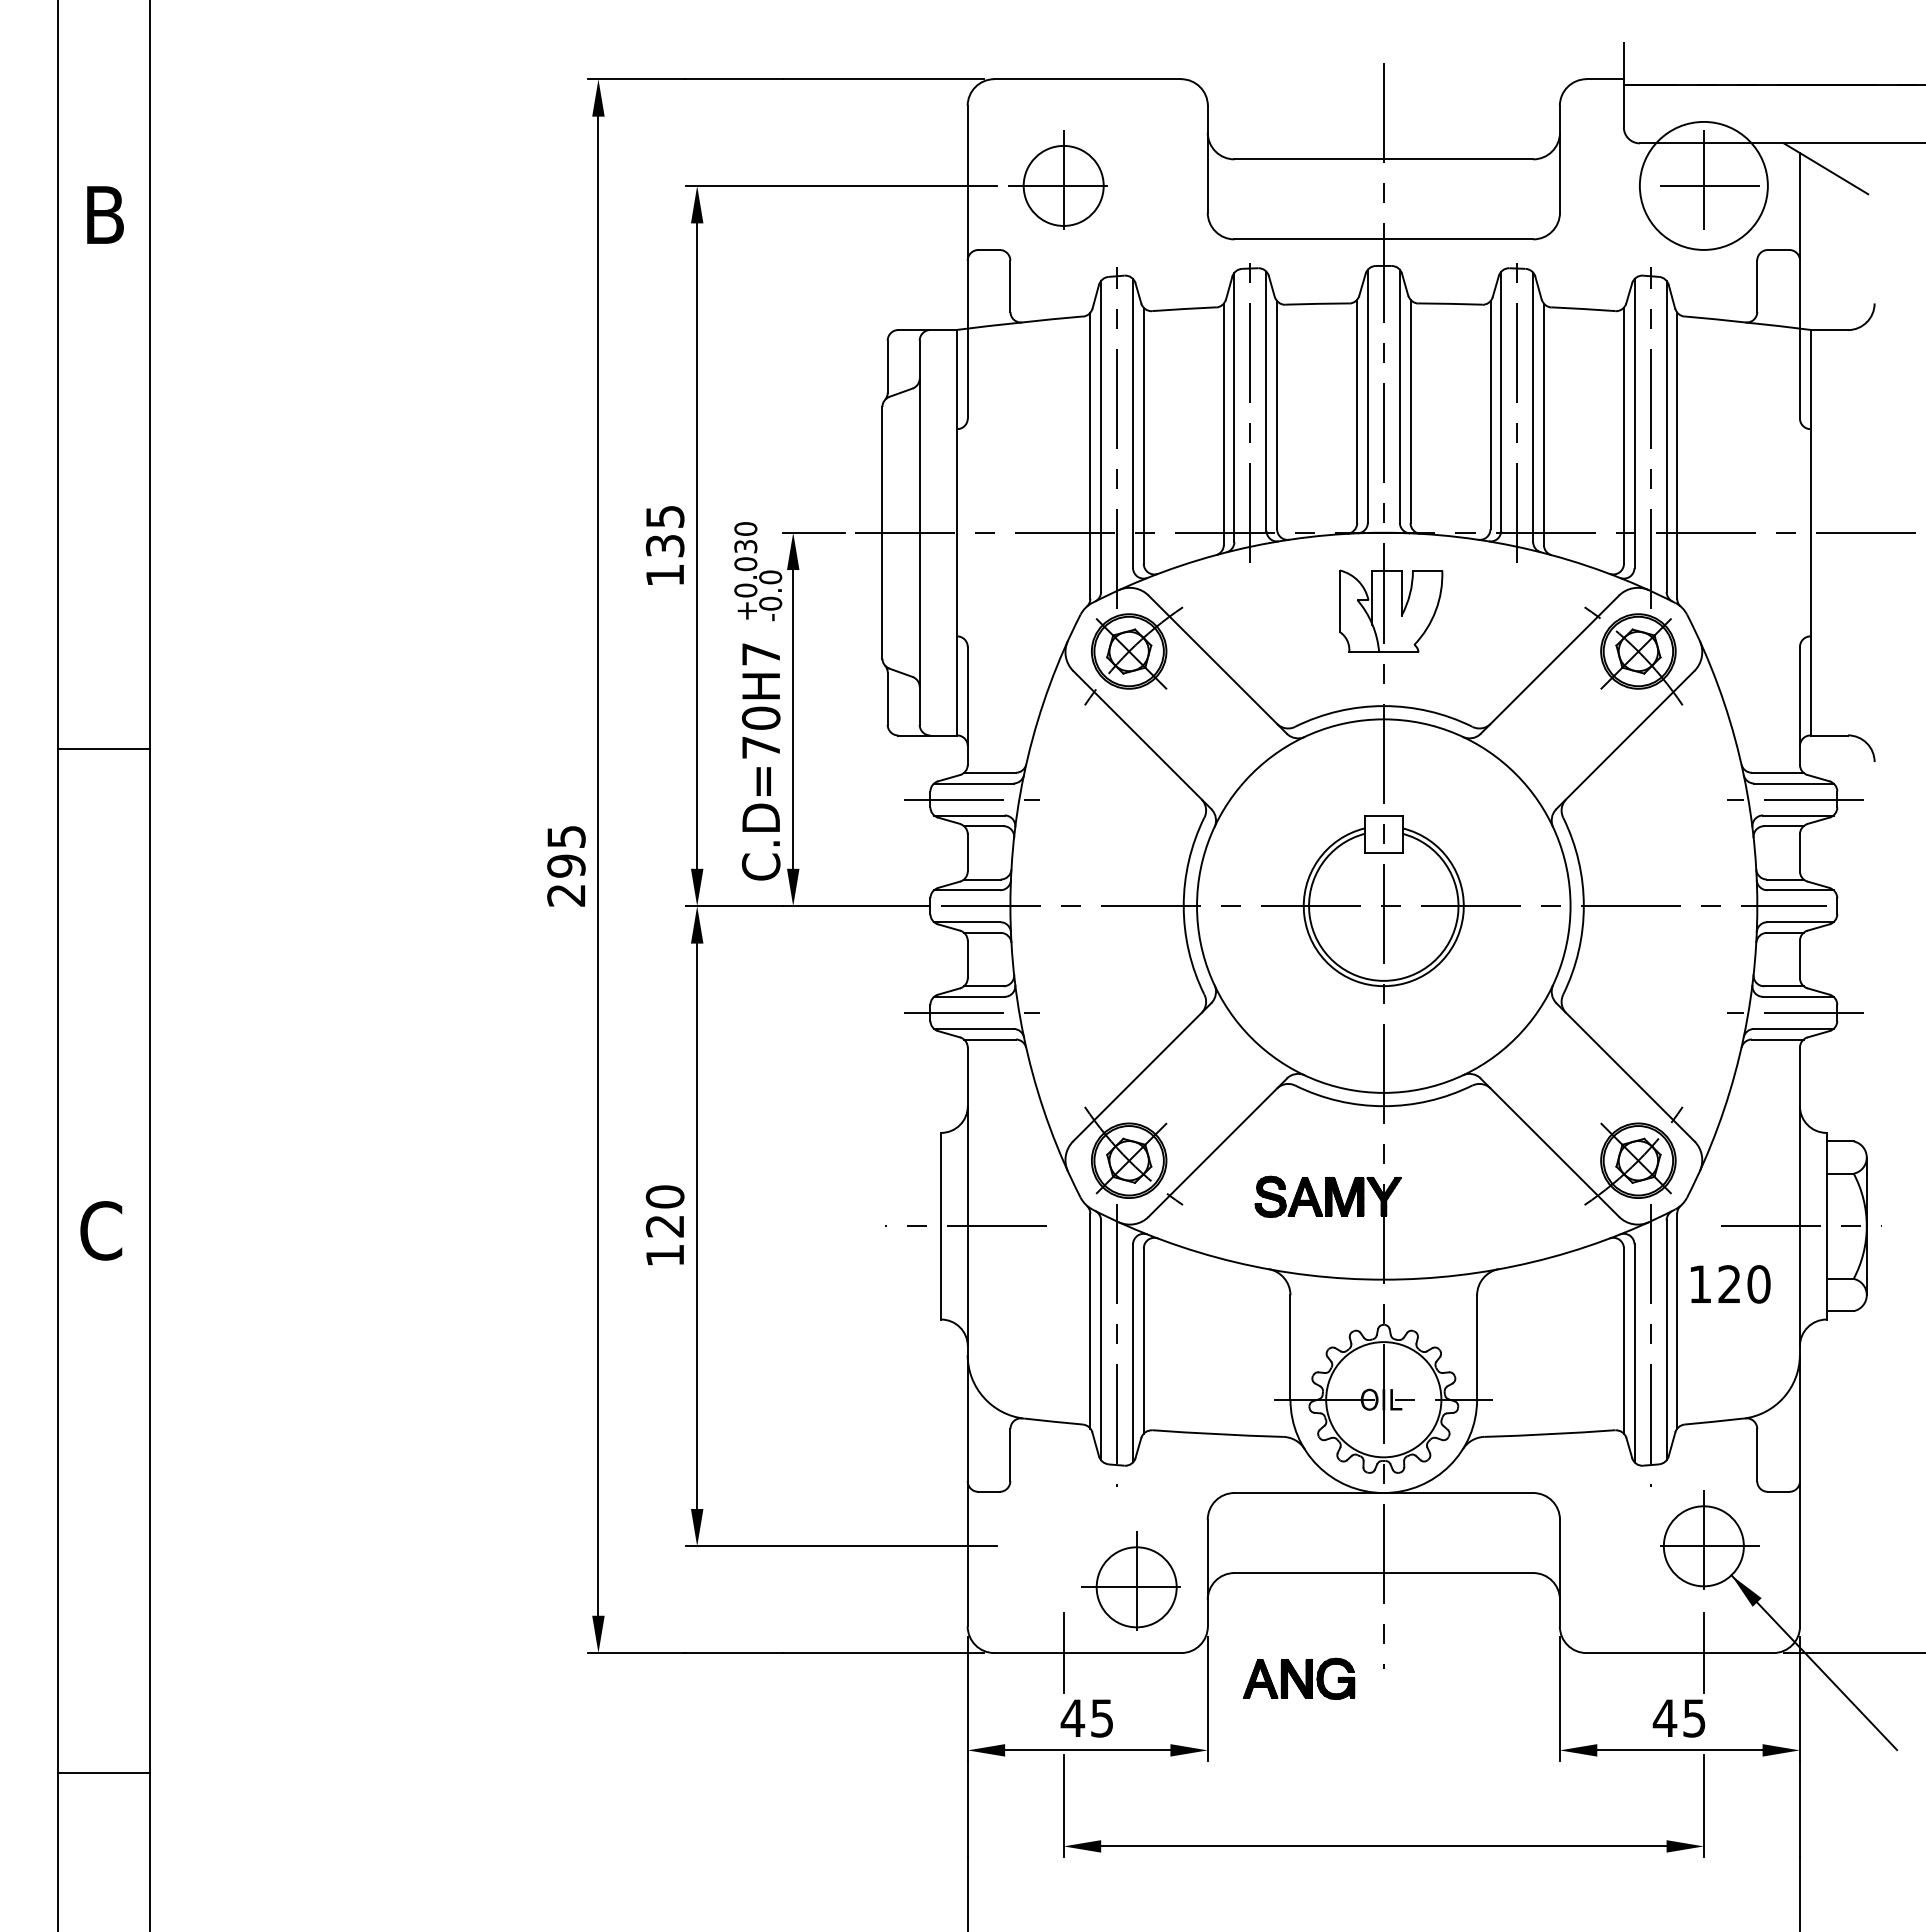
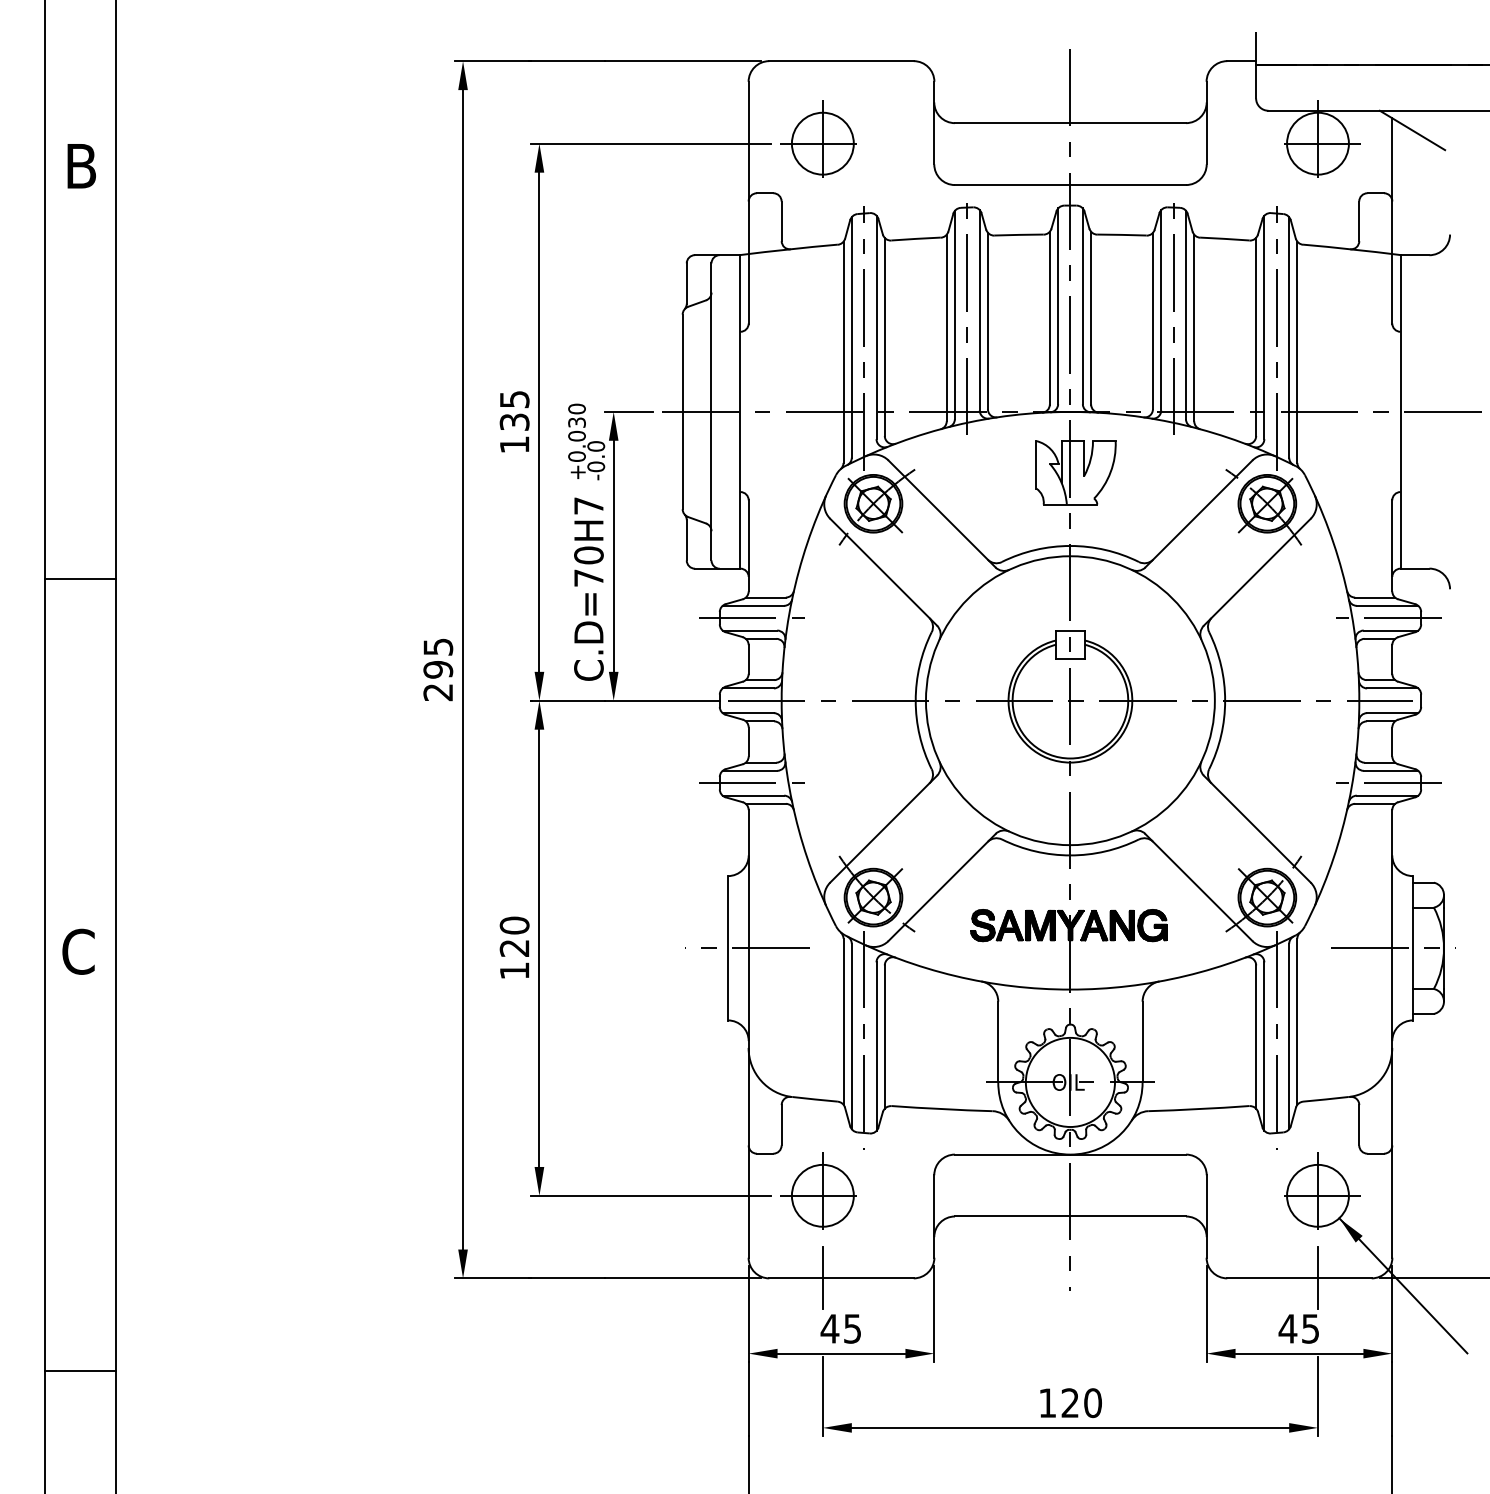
circle: (1703, 185) -> (1317, 143), size x0.62
text: (1730, 1284) -> (1070, 1403), moved
part: (1130, 1580) -> (818, 1190), moved
part: (1299, 1678) -> (1124, 925), moved

